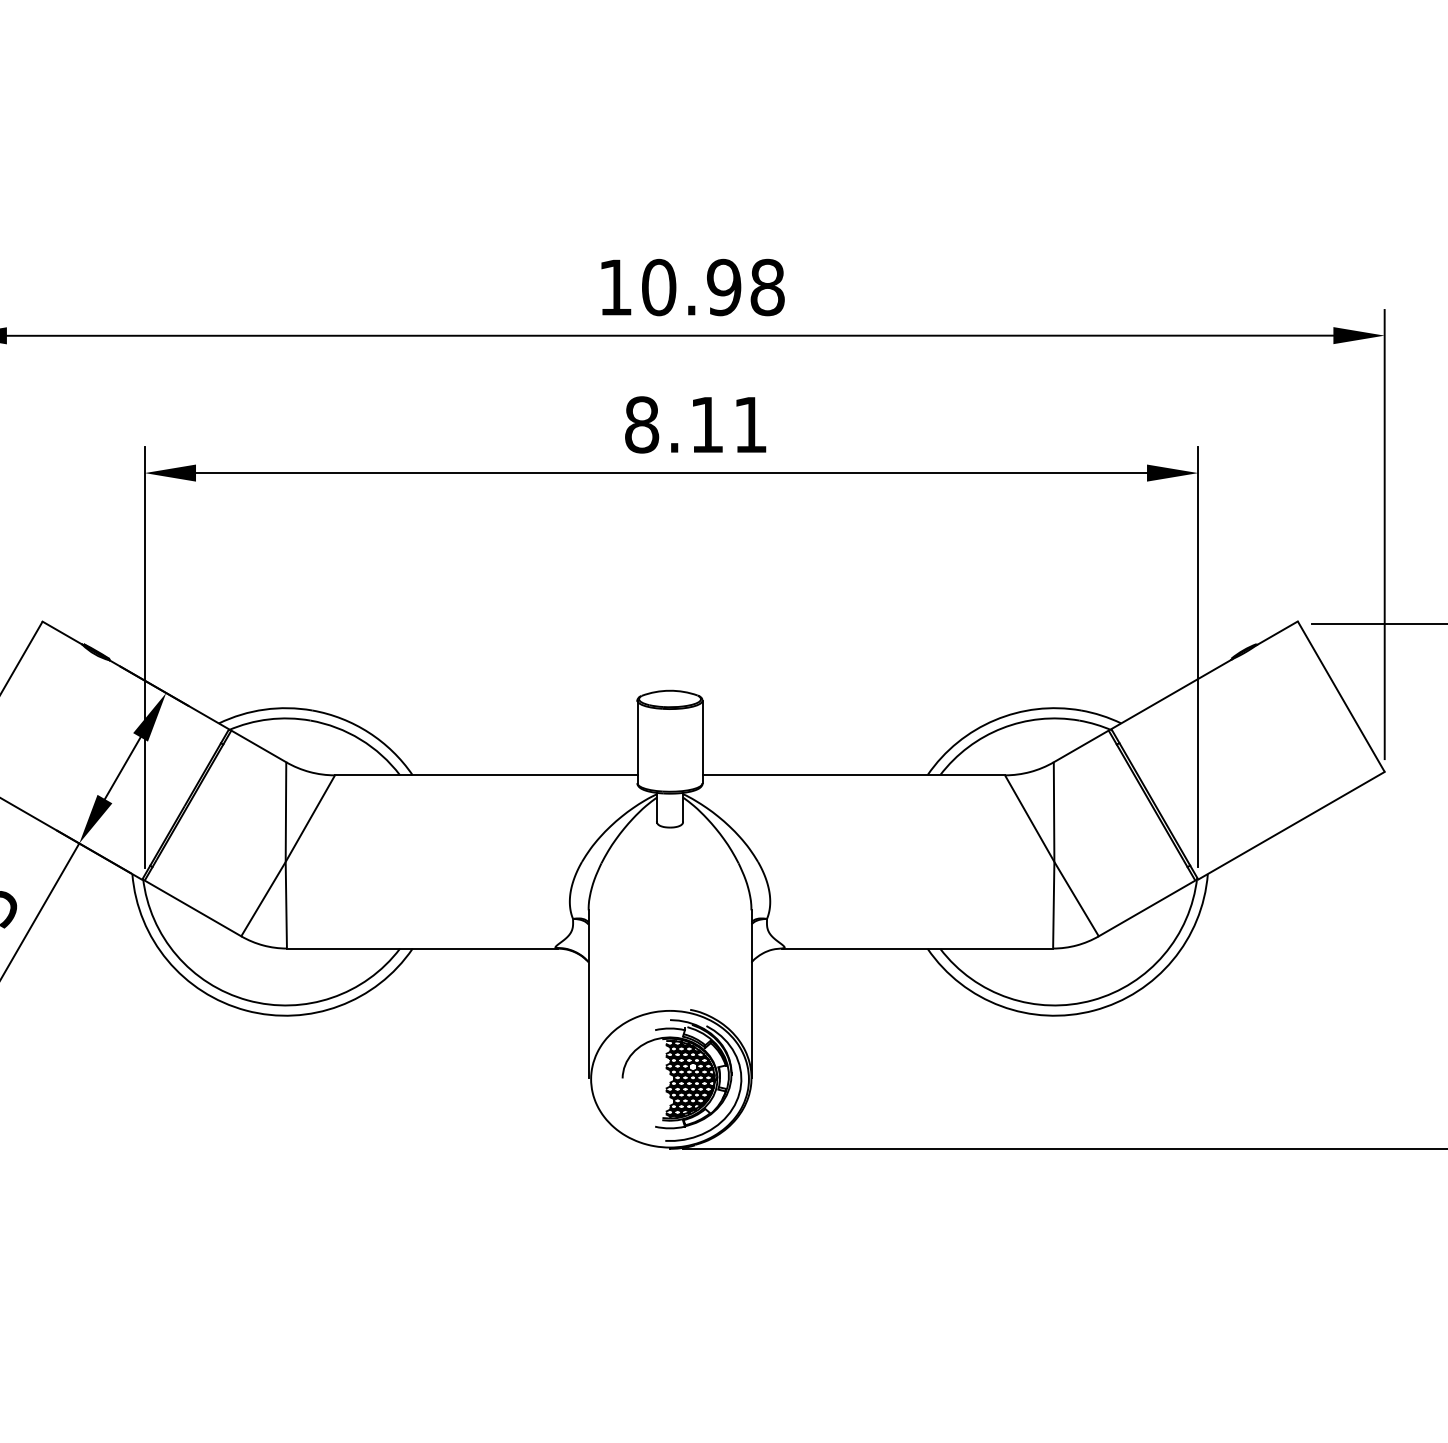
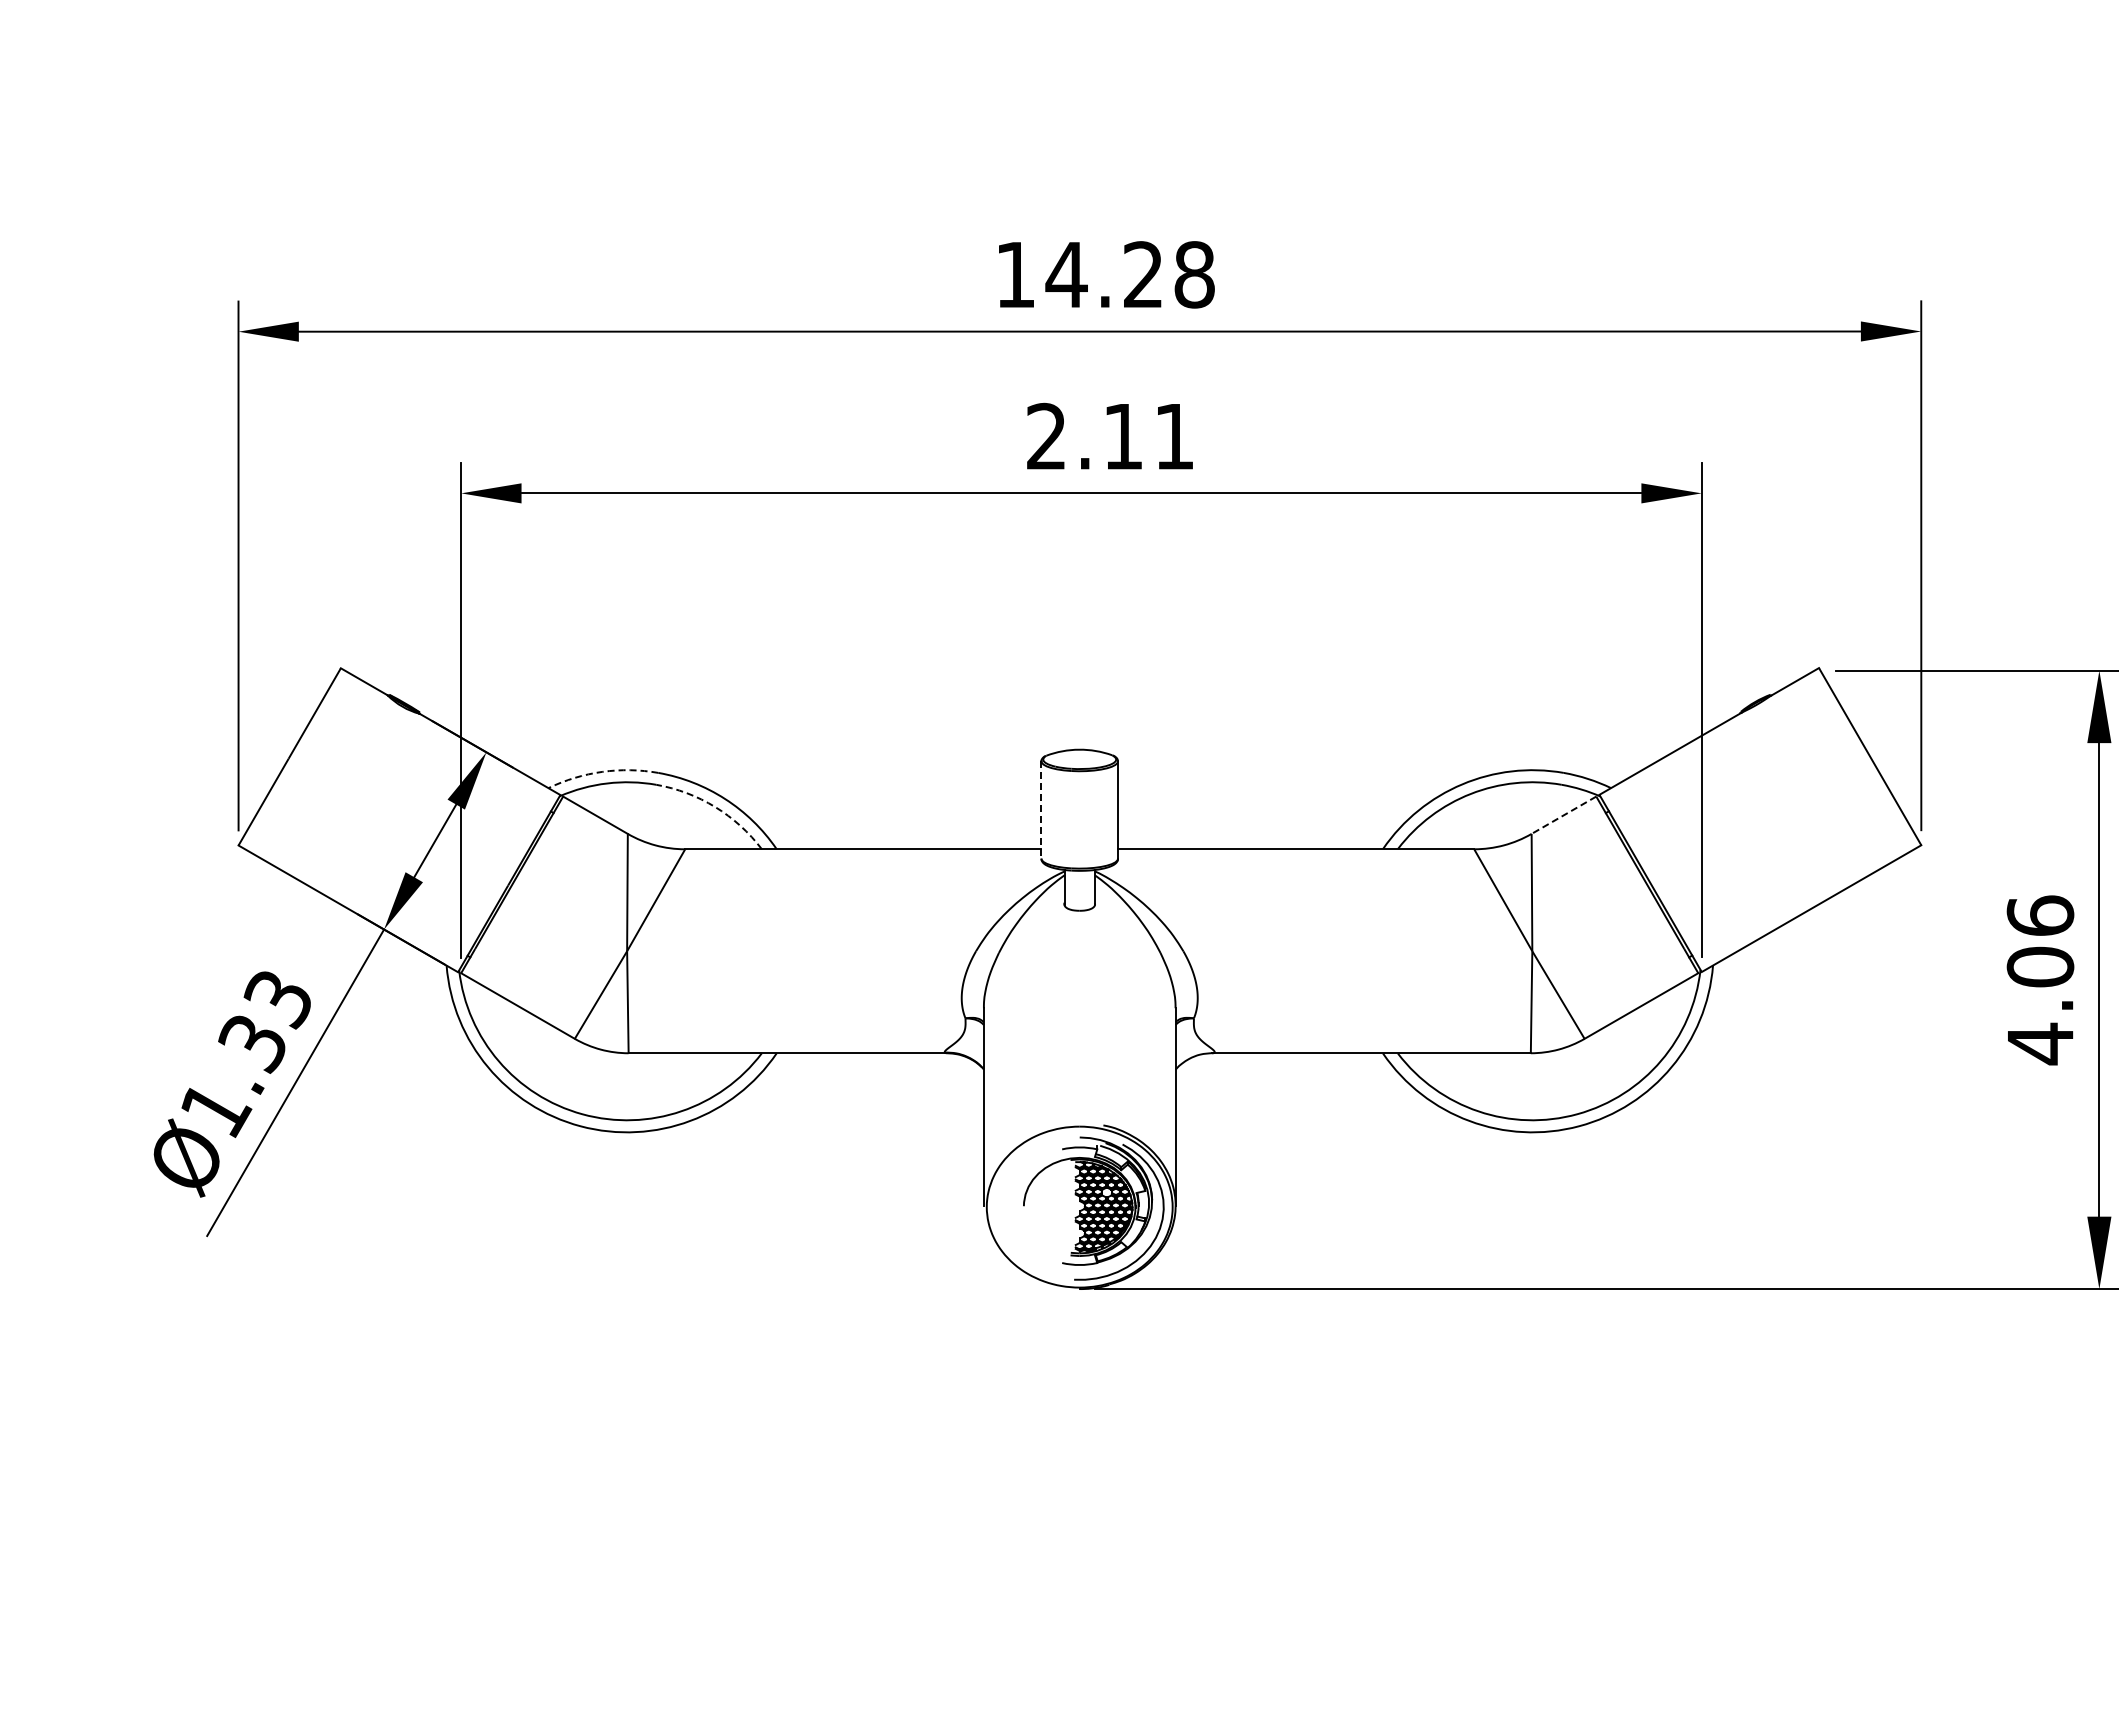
text: (691, 287) -> (1104, 274), 10.98 -> 14.28
text: (641, 424) -> (1046, 436), 8.11 -> 2.11
arc: (264, 709) -> (602, 771), solid -> dashed
arc: (360, 739) -> (715, 807), solid -> dashed
line: (637, 742) -> (1041, 810), solid -> dashed
line: (1080, 746) -> (1563, 815), solid -> dashed

